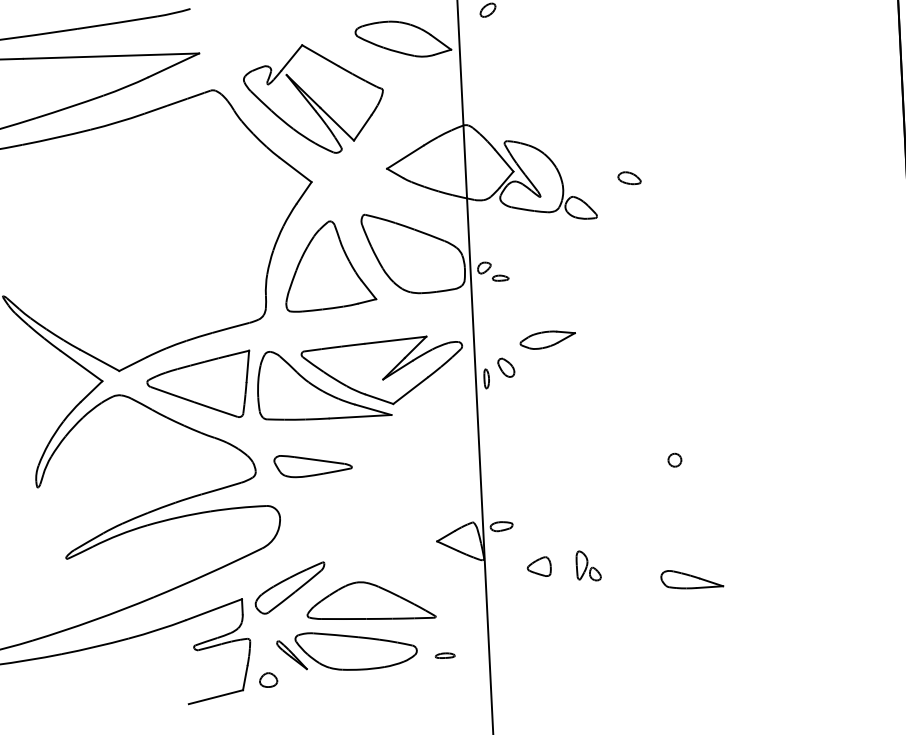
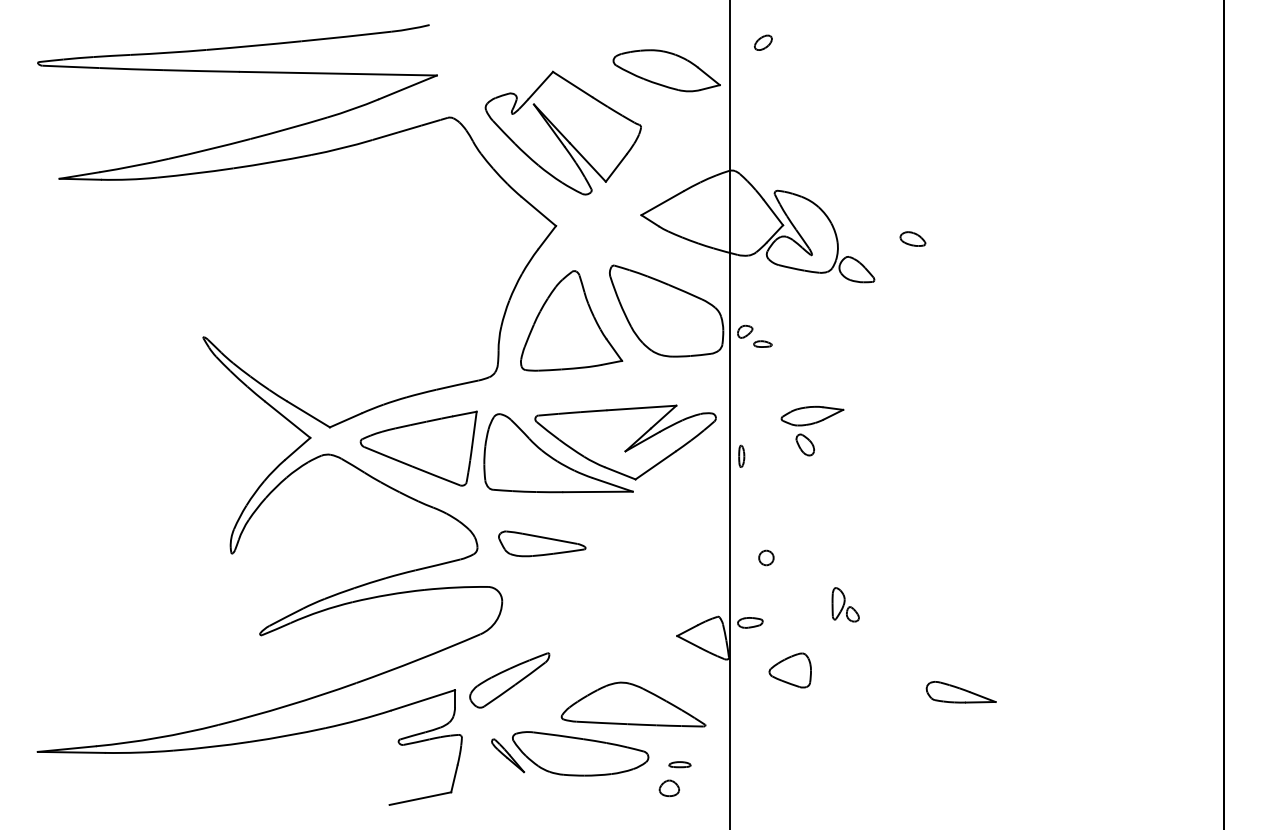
part: (505, 367) -> (804, 444), moved
part: (674, 459) -> (766, 557), moved
part: (588, 565) -> (845, 604), moved
part: (539, 566) -> (790, 669), size x1.6
part: (370, 601) -> (633, 704), moved
part: (267, 680) -> (668, 788), moved

